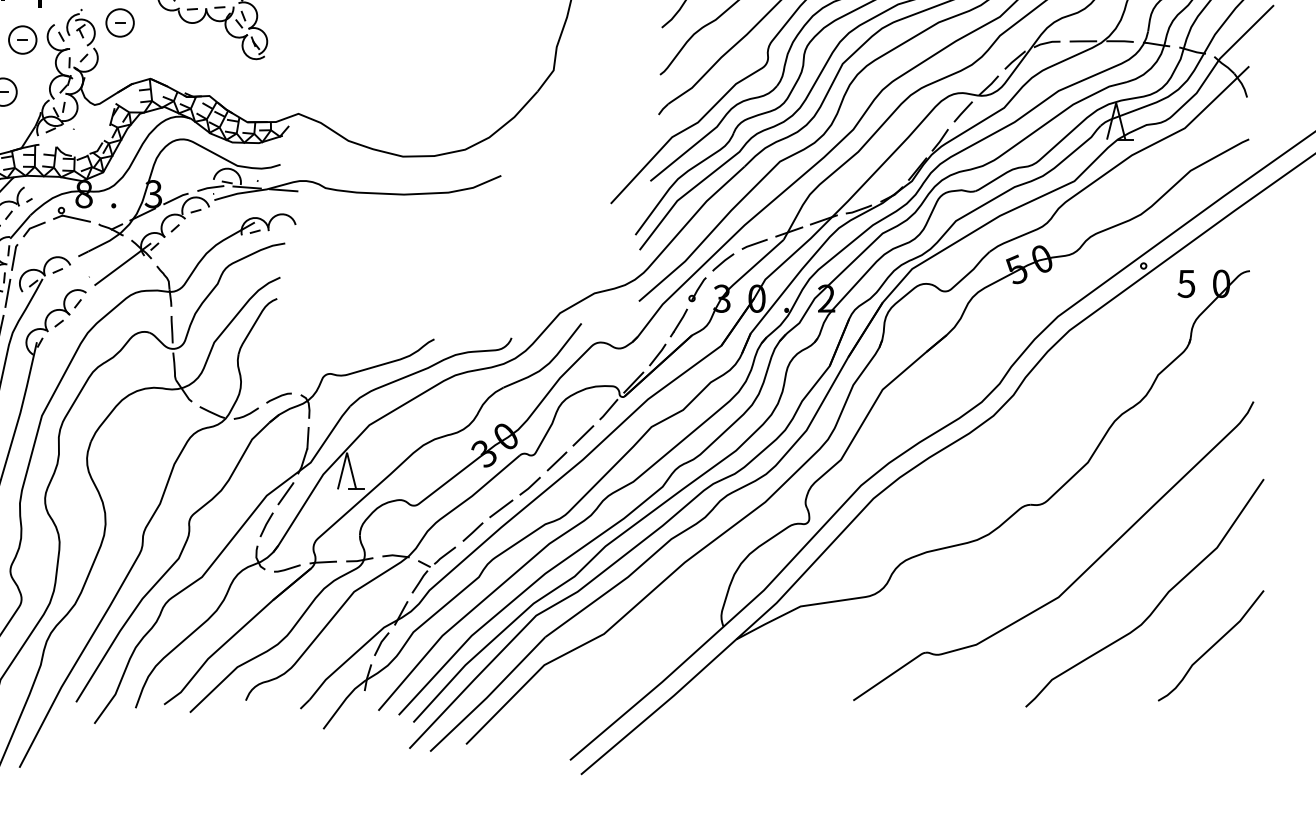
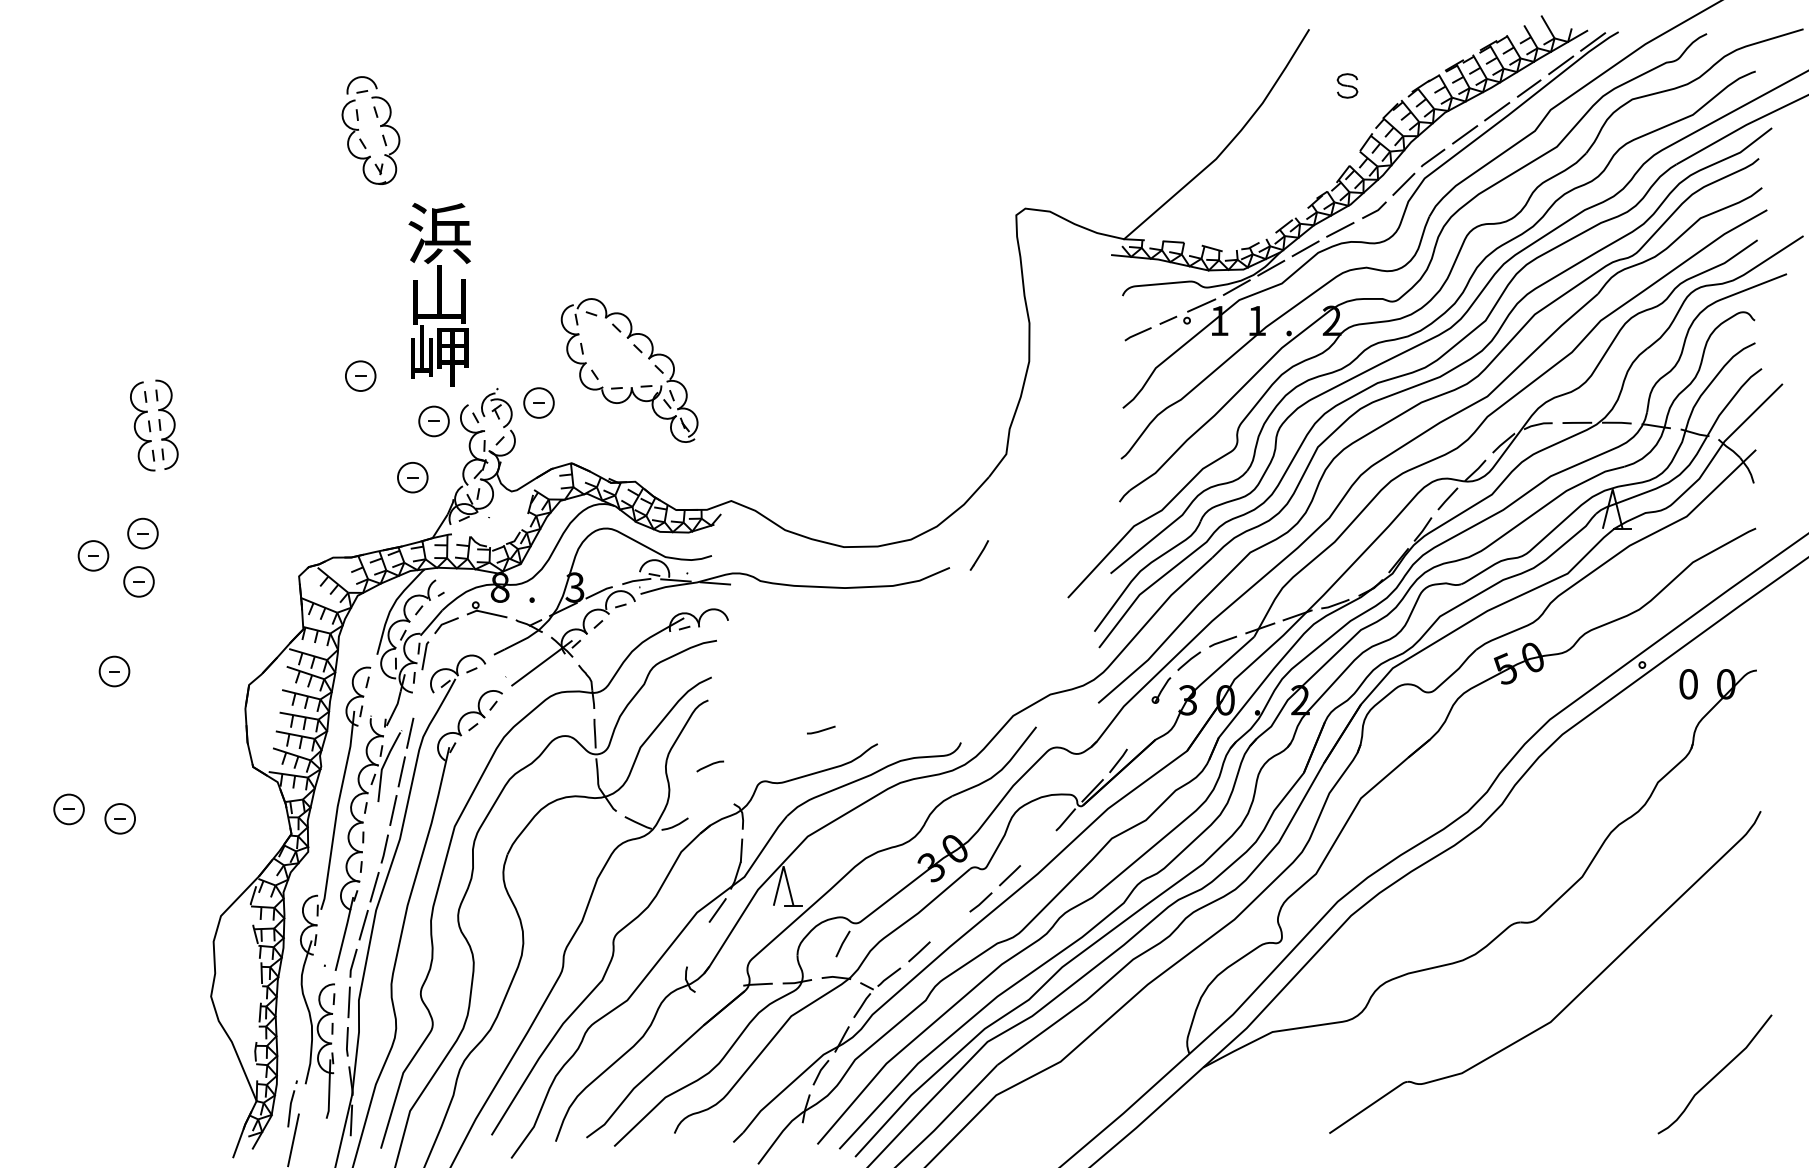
text: (1185, 284) -> (1687, 684), 5 -> 0
line: (7, 293) -> (417, 694), removed
line: (678, 323) -> (978, 555), moved
line: (279, 397) -> (710, 765), moved
line: (582, 435) -> (1037, 847), removed
line: (500, 508) -> (949, 926), removed
line: (266, 524) -> (842, 943), moved
line: (287, 567) -> (821, 729), moved
curve: (1156, 605) -> (1656, 1030), removed

